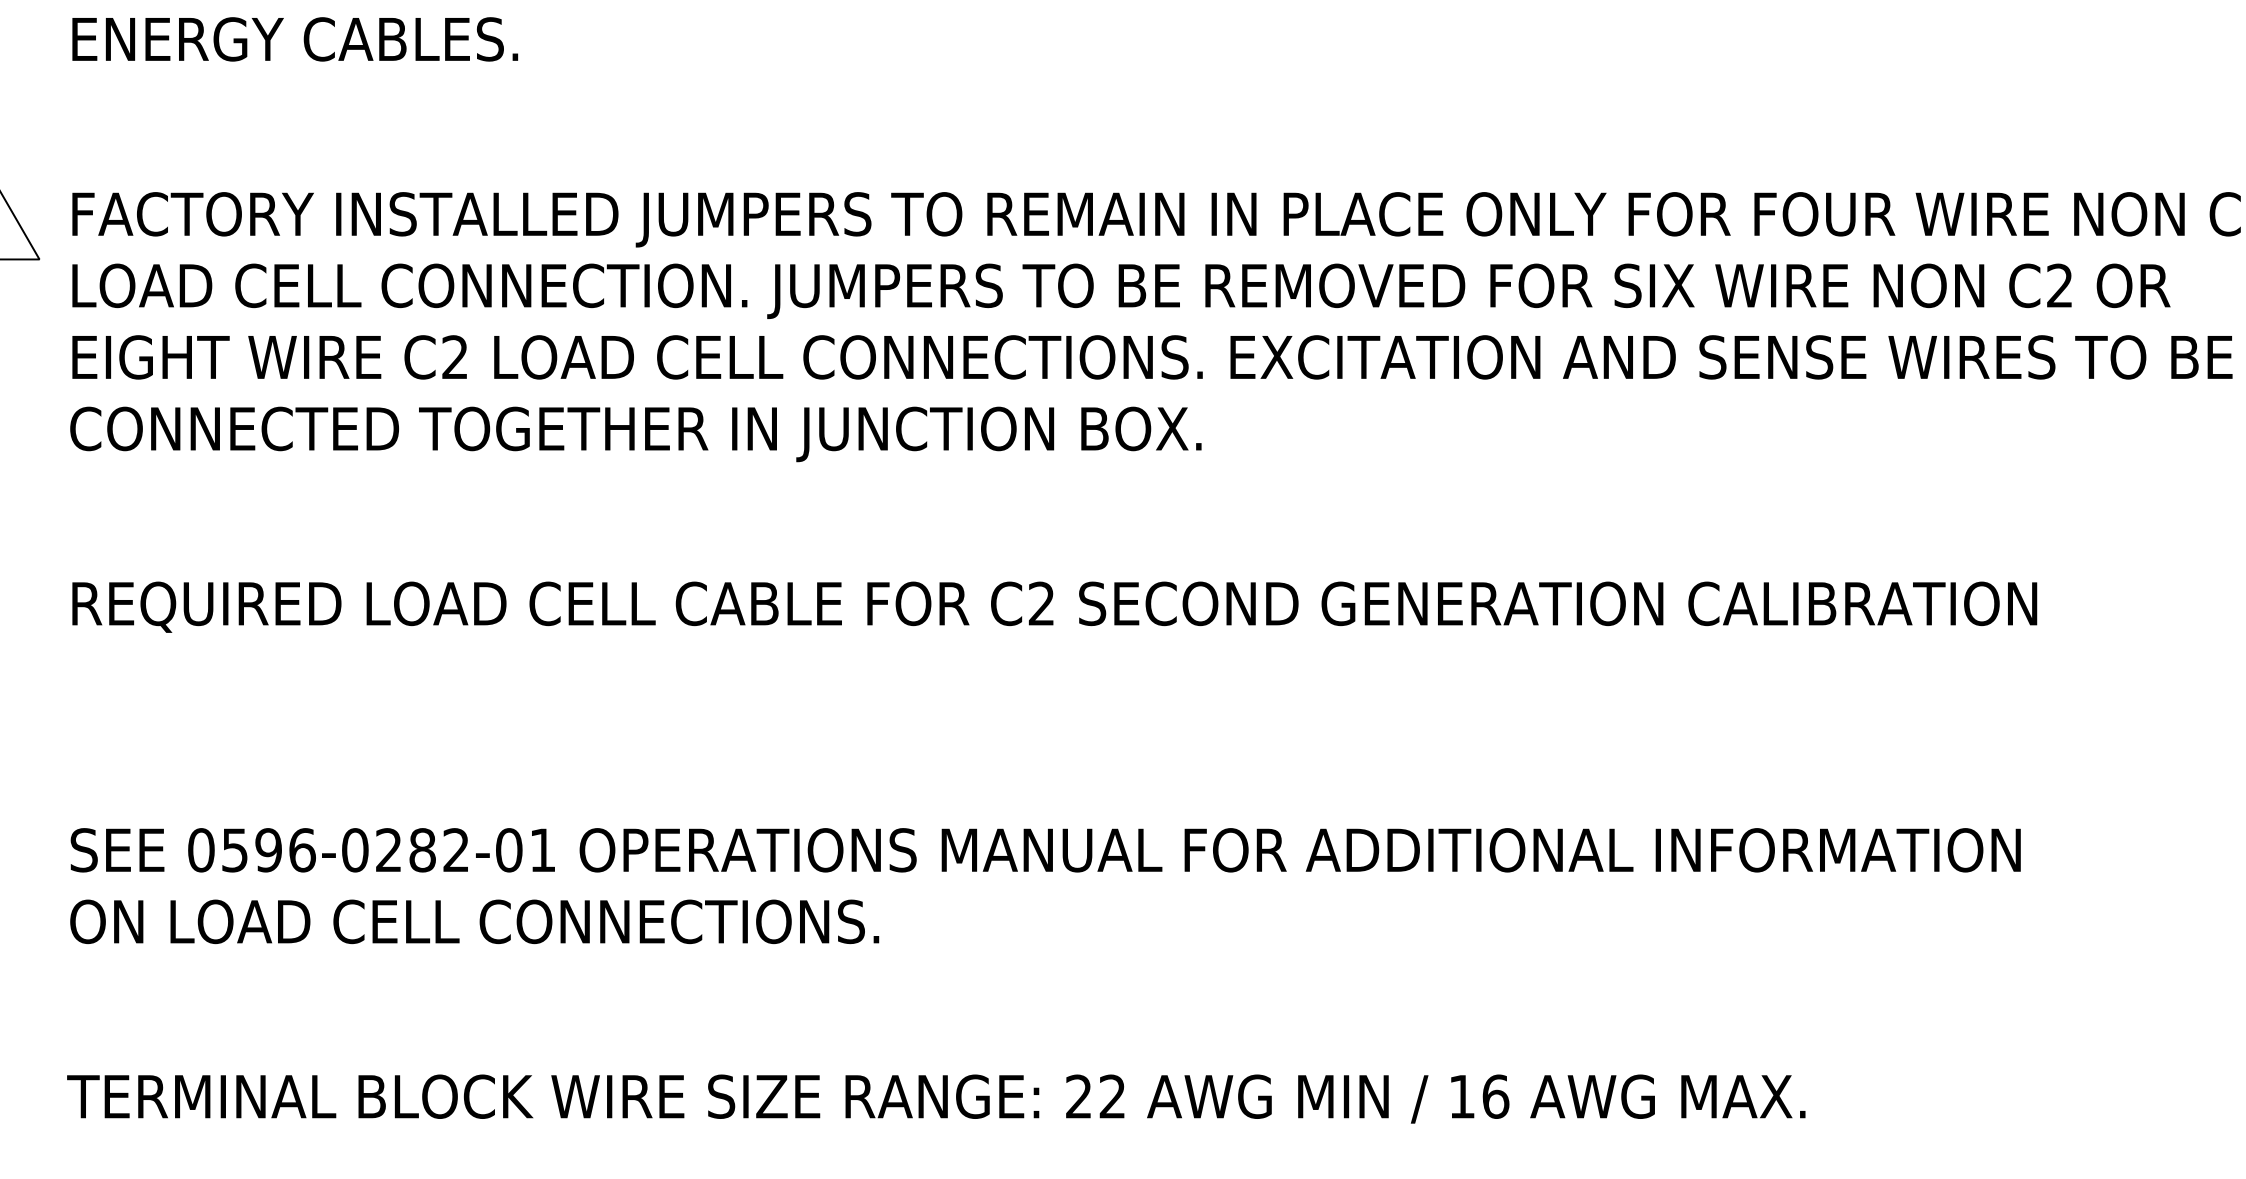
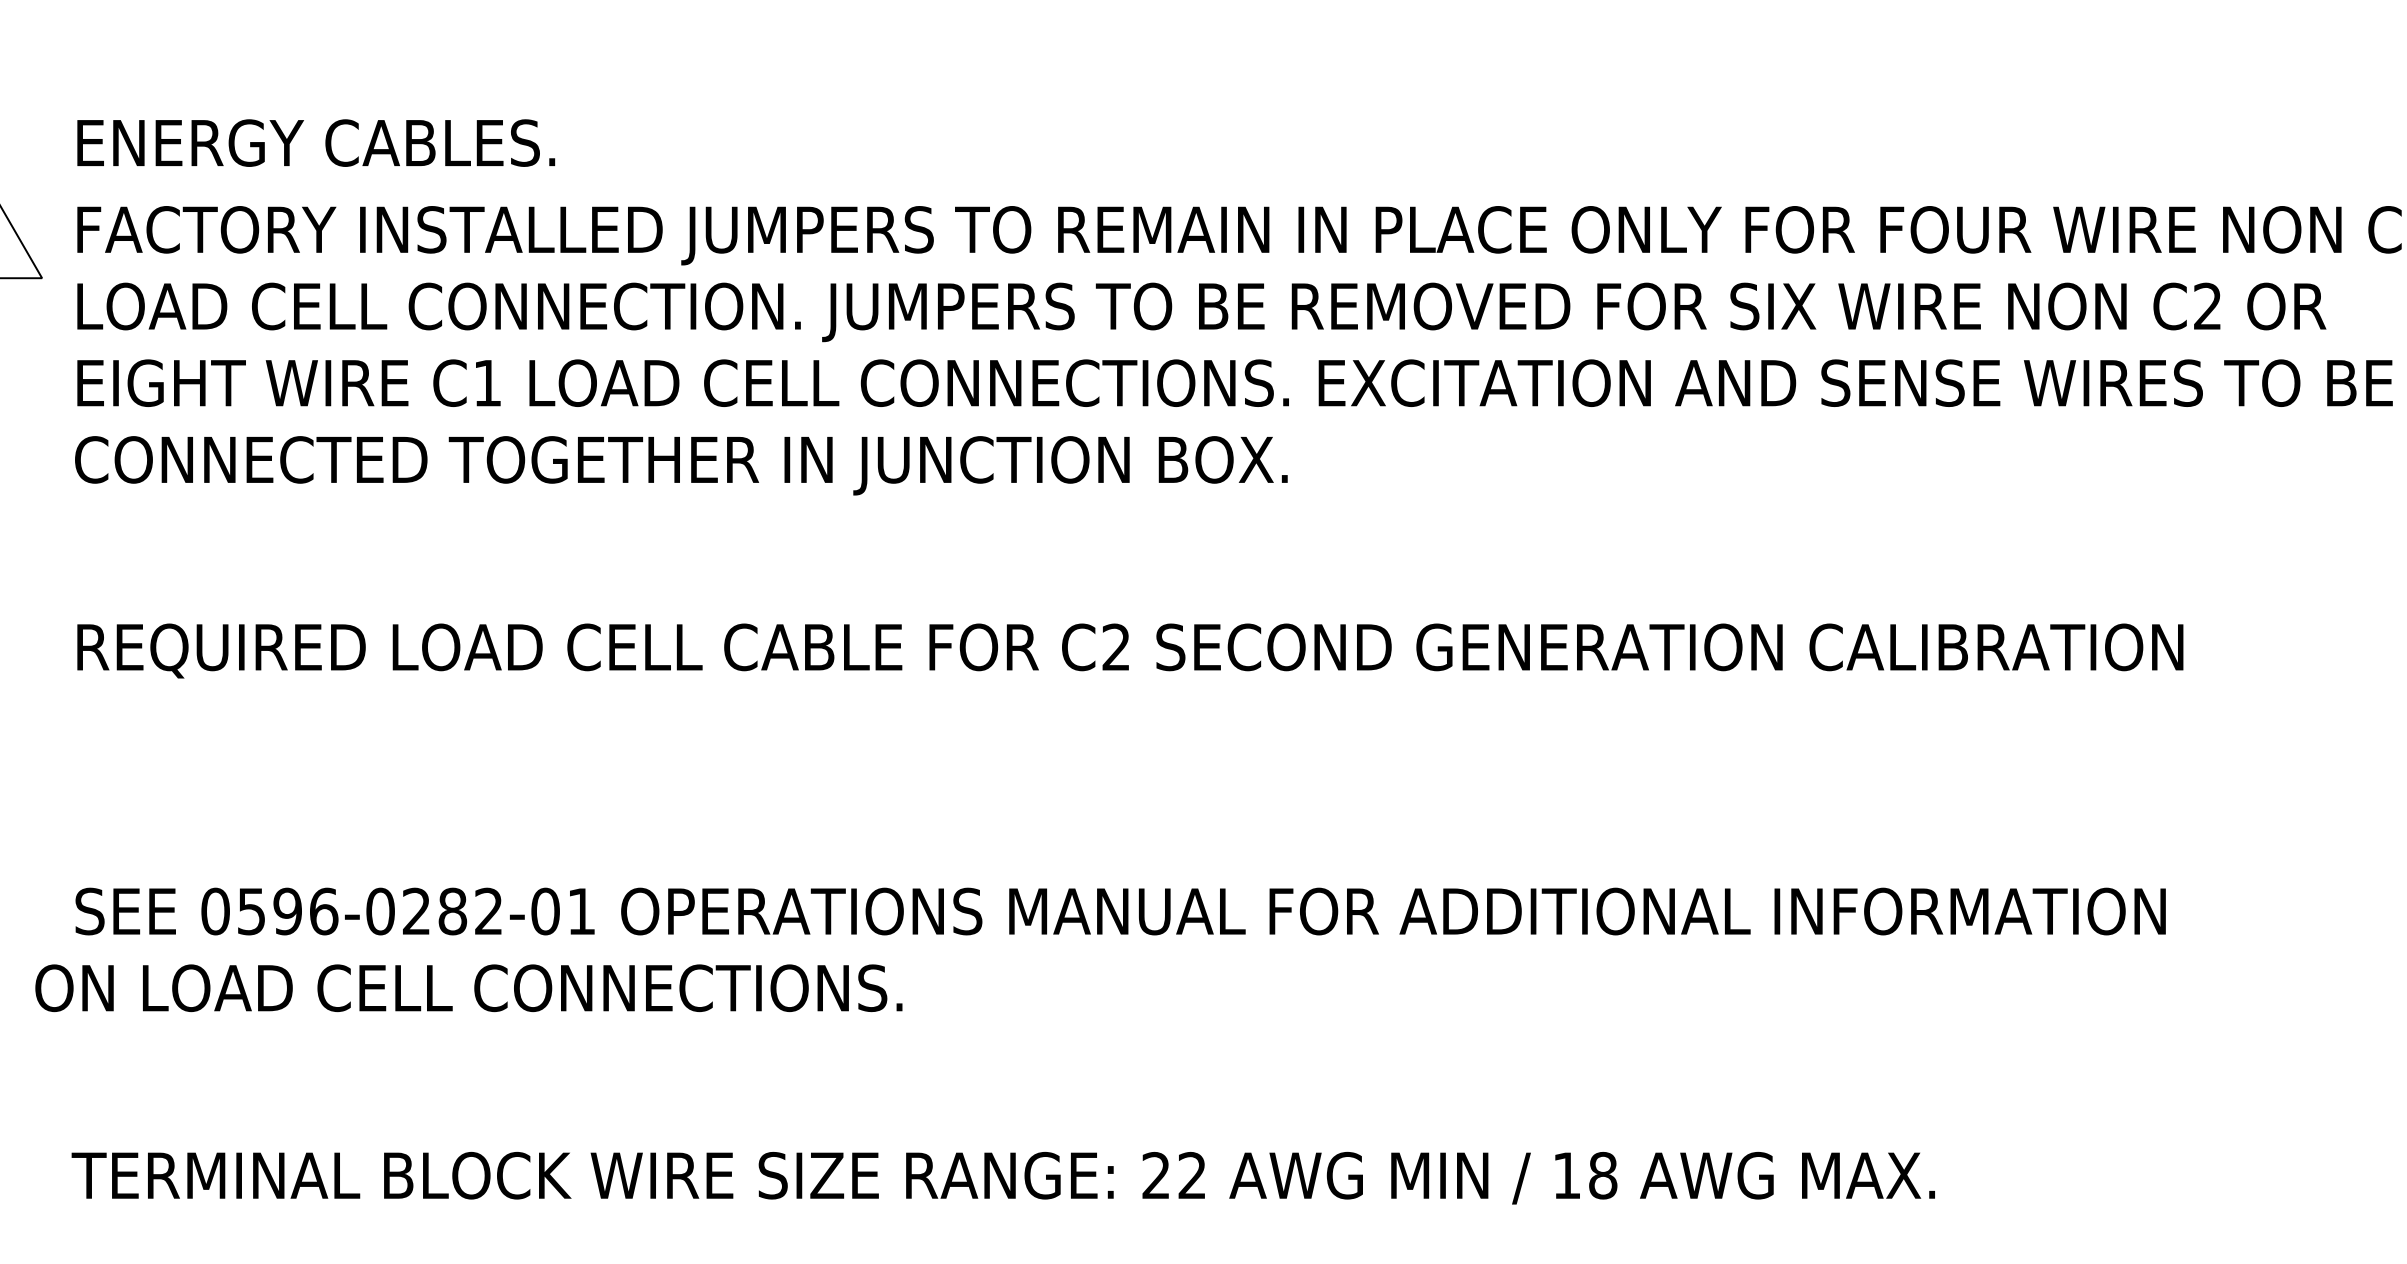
text: (295, 39) -> (316, 143), moved
text: (454, 356) -> (486, 382), C2 -> C1
text: (474, 921) -> (468, 987), moved
text: (1495, 1096) -> (1602, 1175), 16 -> 18

